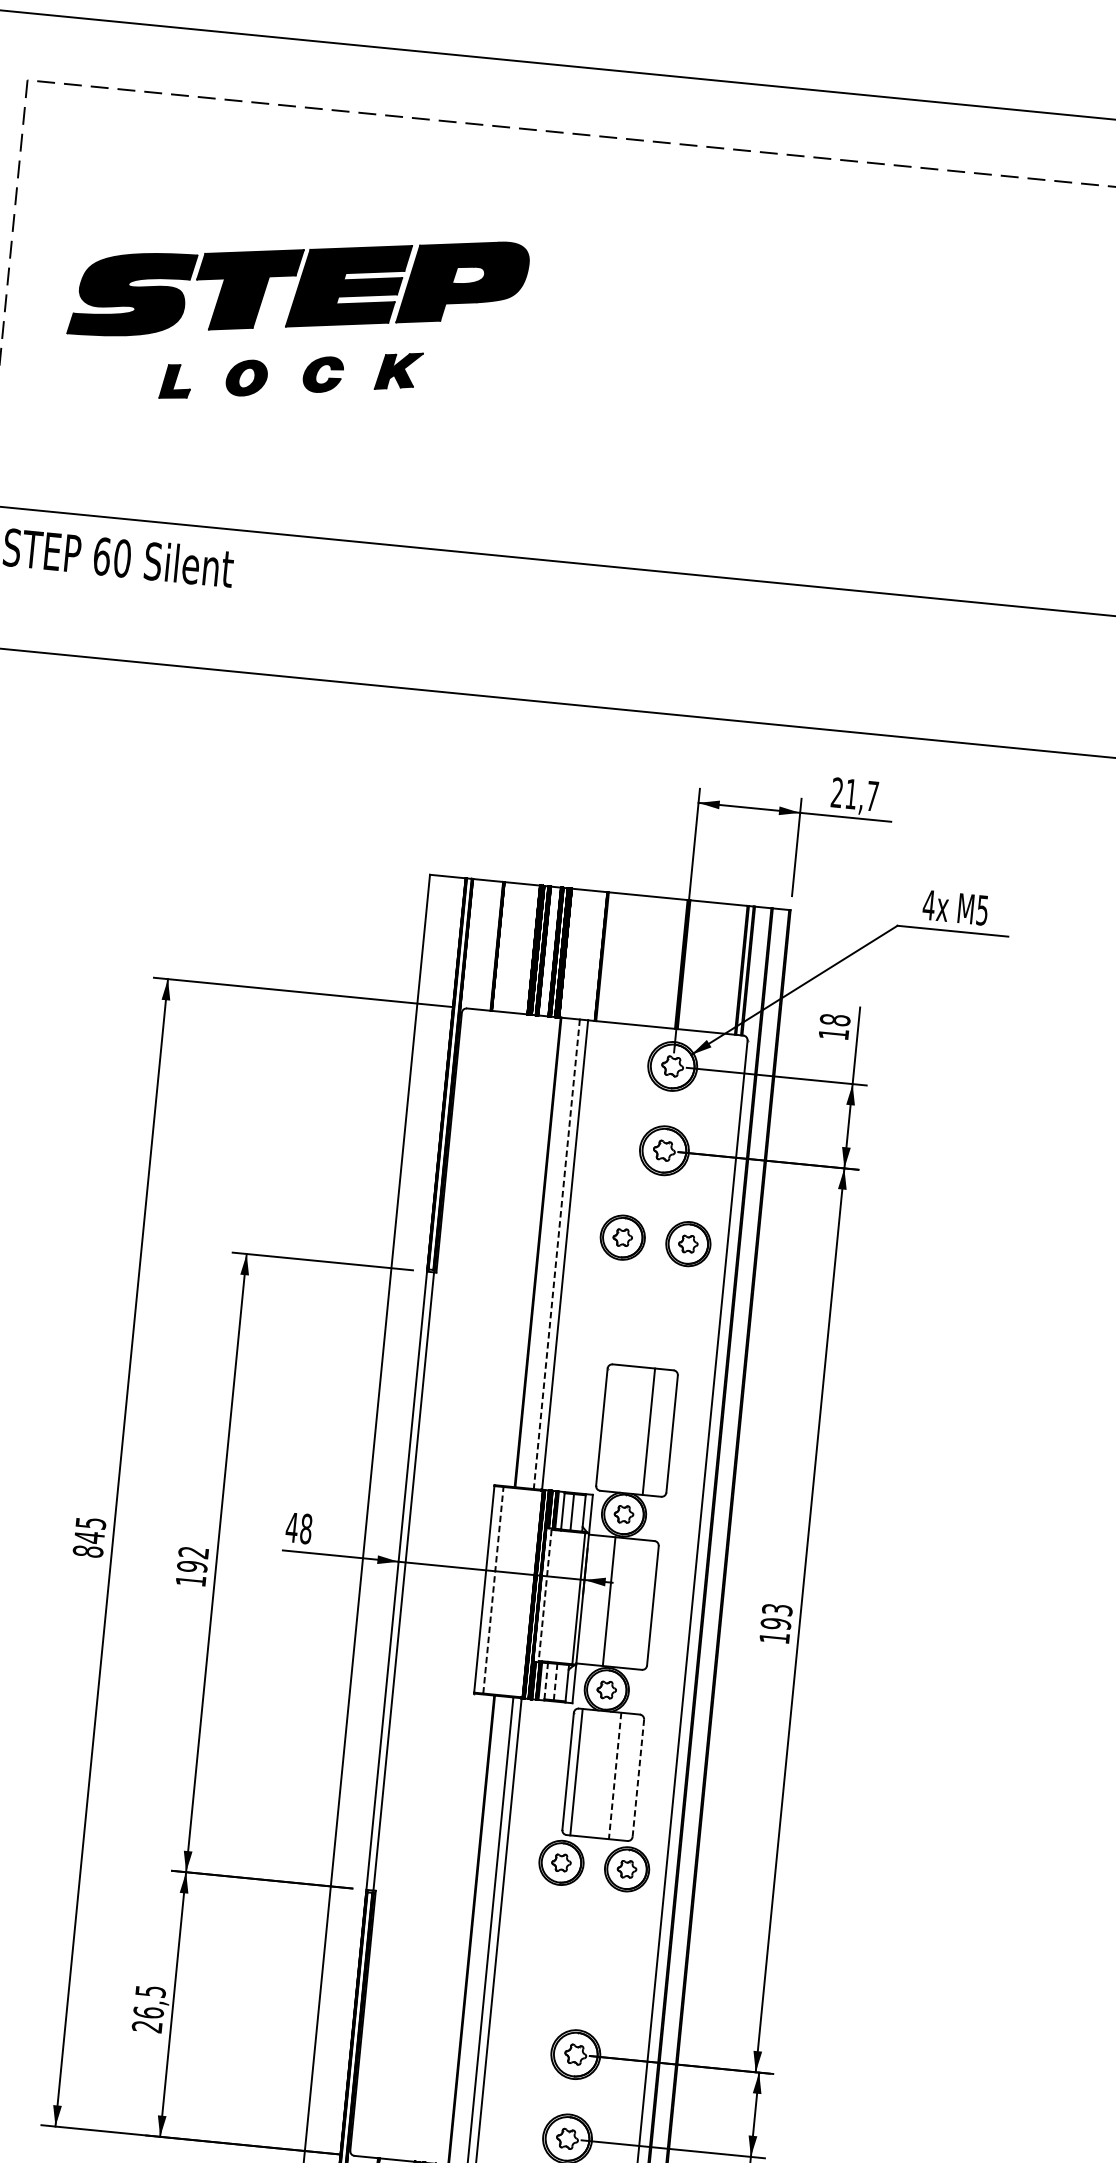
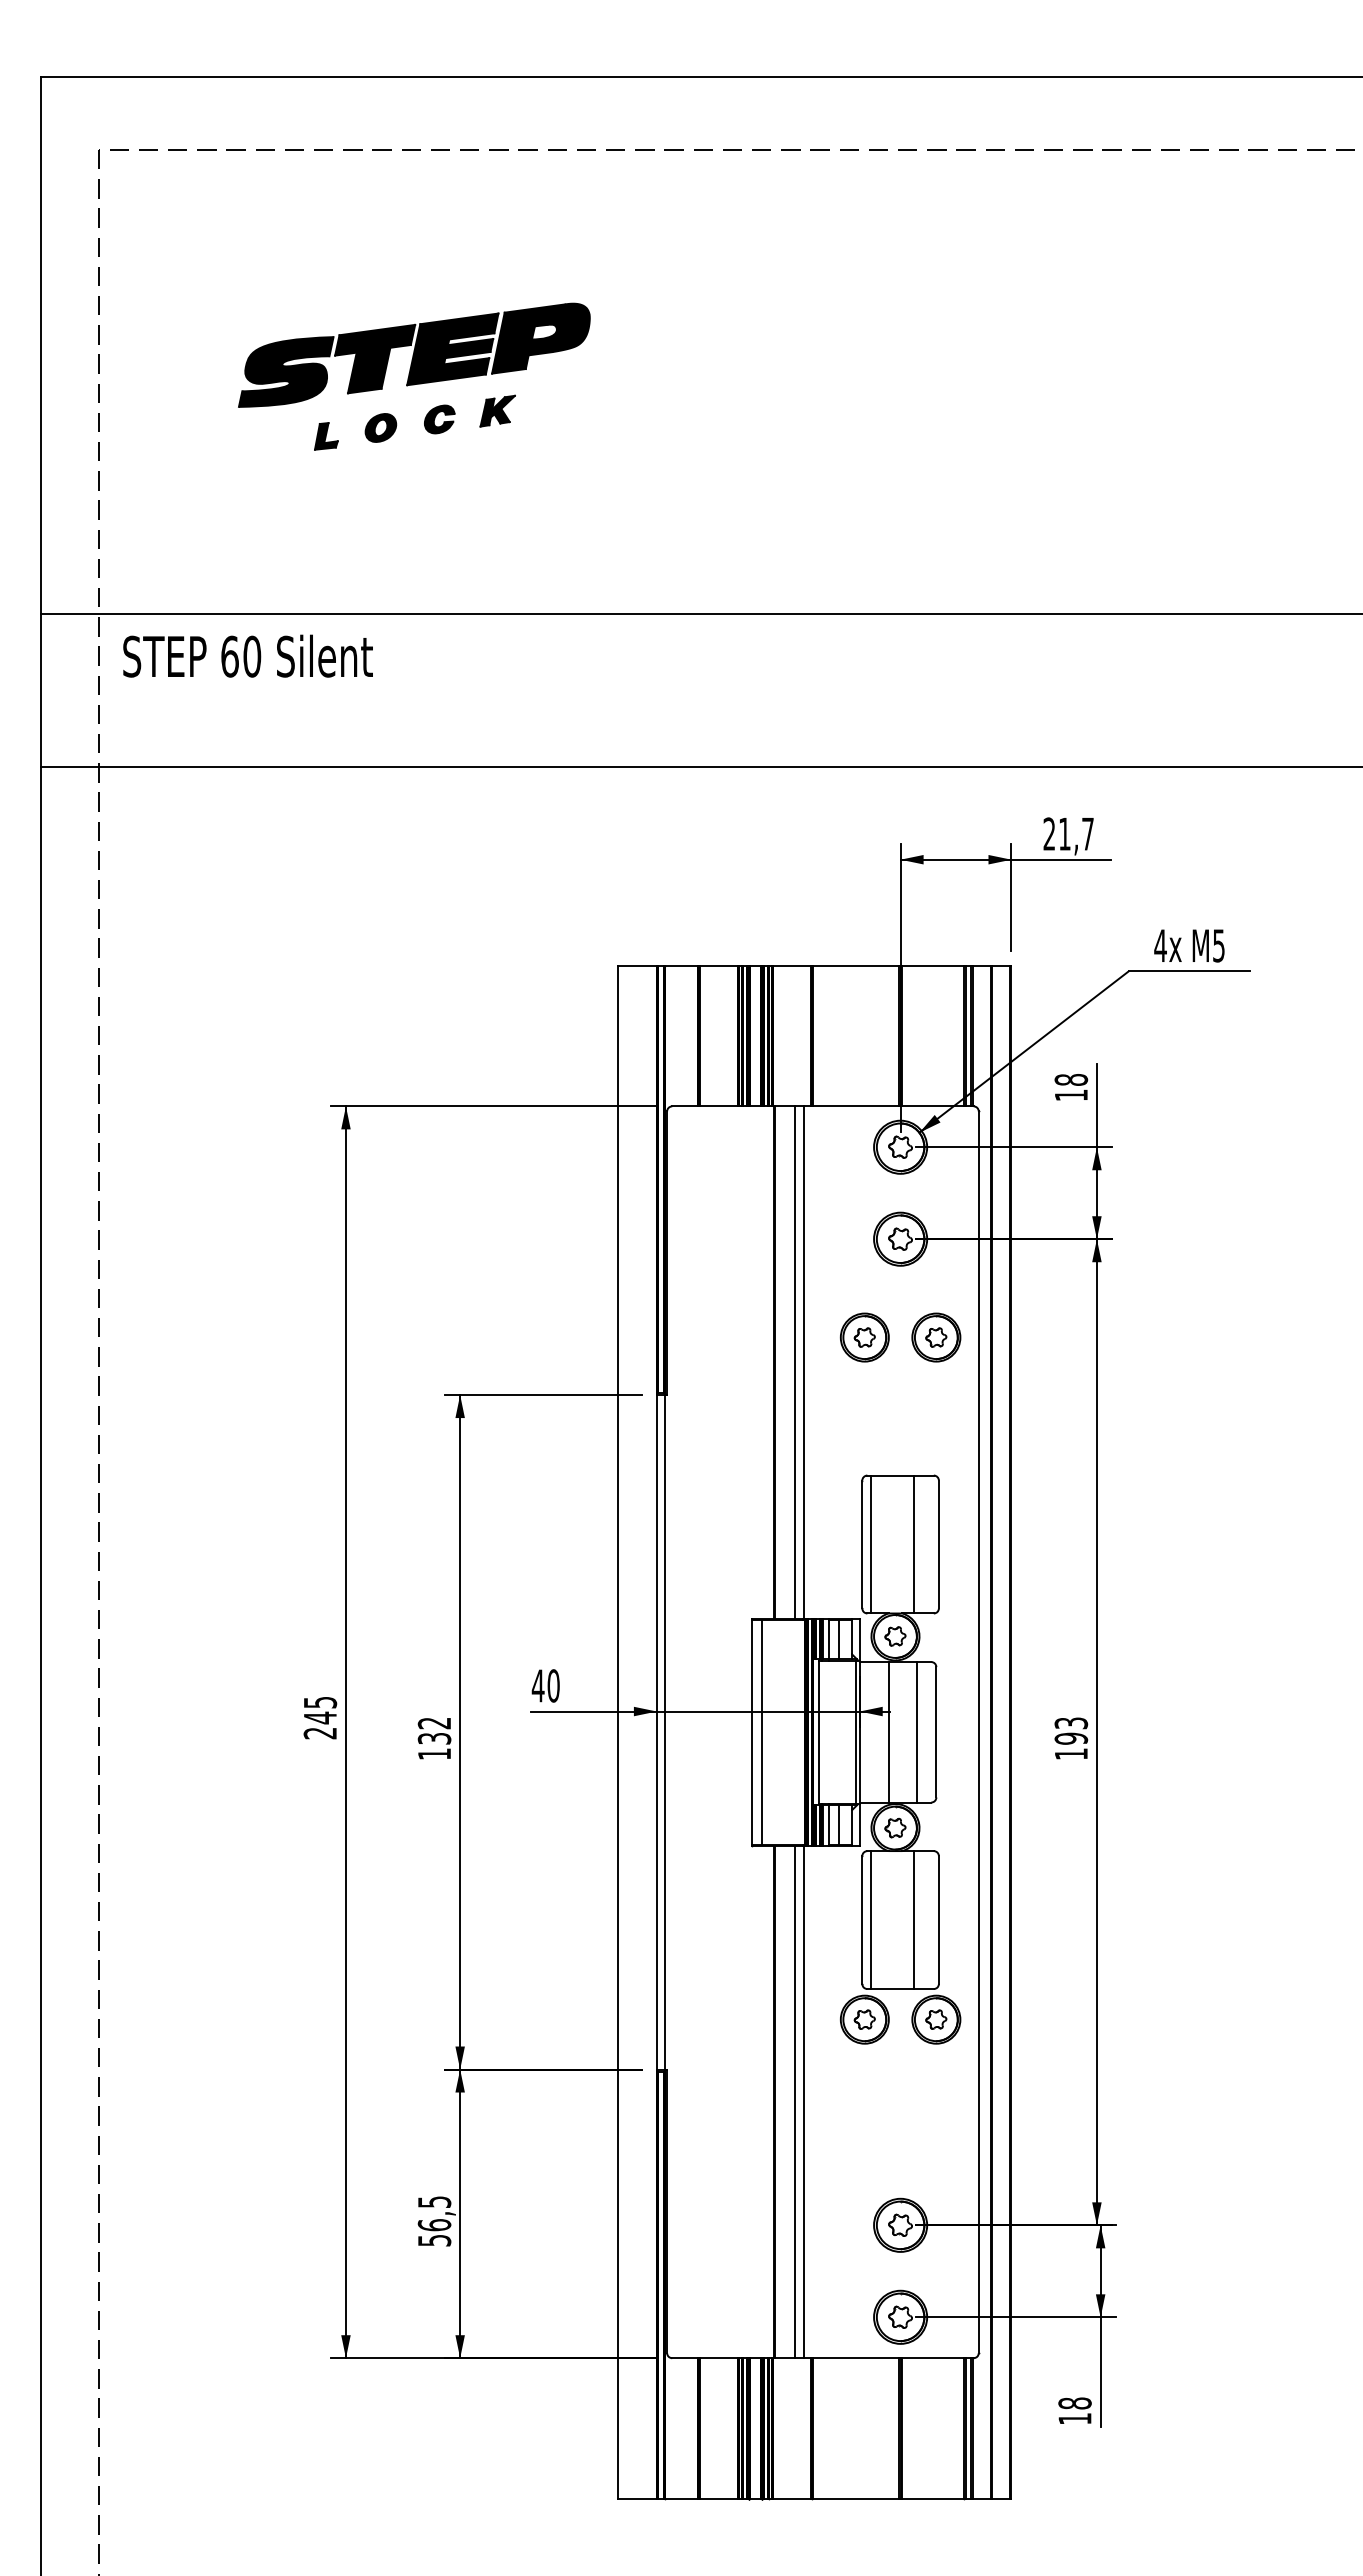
part: (296, 316) -> (414, 376), size x0.71
line: (556, 1255) -> (795, 1363), dashed -> solid
line: (610, 1427) -> (871, 1544), added
text: (306, 1528) -> (553, 1685), 48 -> 40
text: (88, 1551) -> (320, 1733), 845 -> 245
text: (192, 1566) -> (434, 1738), 192 -> 132
line: (493, 1590) -> (762, 1732), dashed -> solid
line: (544, 1595) -> (818, 1732), dashed -> solid
line: (634, 1604) -> (916, 1732), added
line: (546, 1680) -> (829, 1824), dashed -> solid
line: (555, 1681) -> (839, 1824), dashed -> solid
line: (615, 1776) -> (913, 1920), dashed -> solid
line: (637, 1778) -> (938, 1920), dashed -> solid
text: (147, 2026) -> (434, 2240), 26,5 -> 56,5

